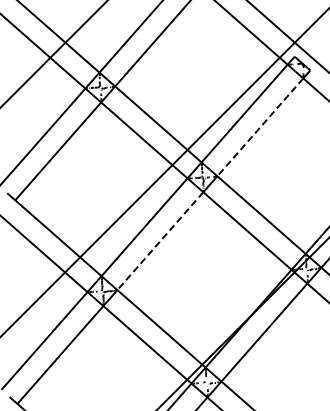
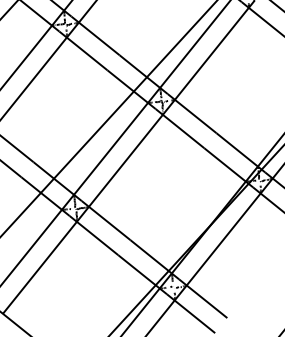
line: (260, 127) -> (212, 53), dashed -> solid
line: (160, 241) -> (126, 161), dashed -> solid

